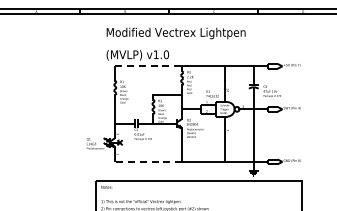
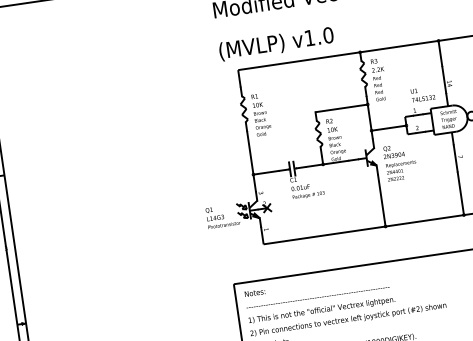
line: (149, 66) -> (300, 61), dashed -> solid
line: (148, 161) -> (324, 234), dashed -> solid

